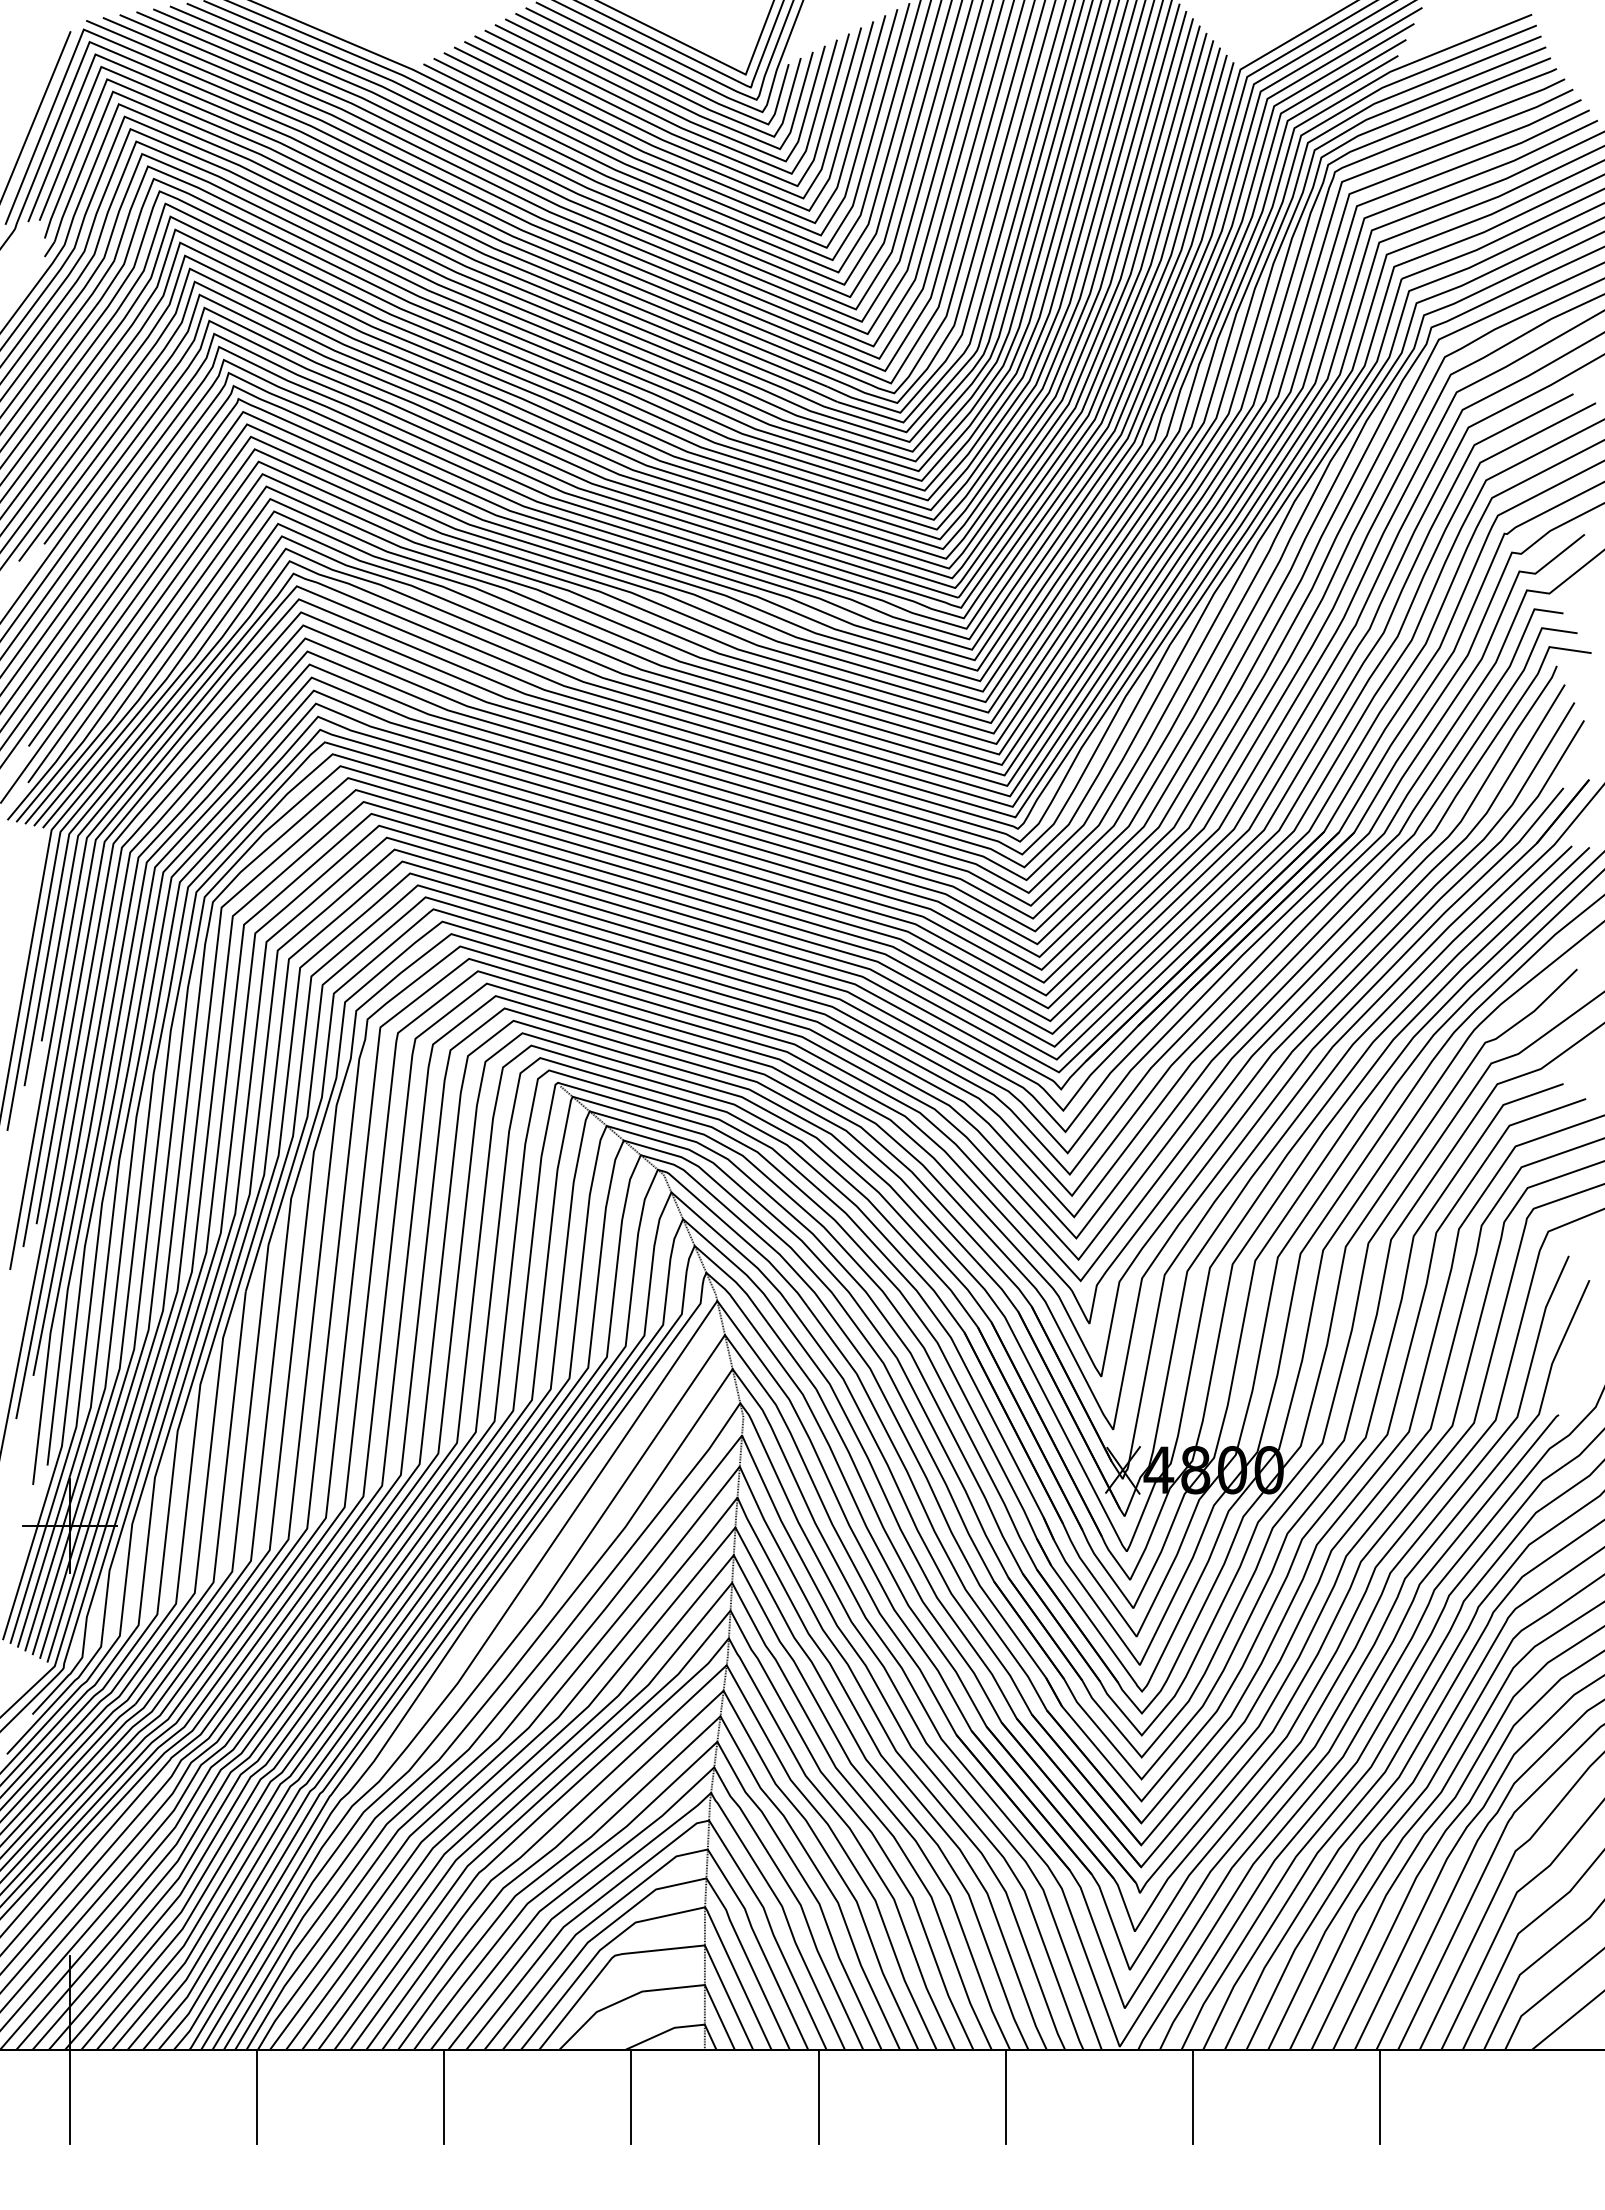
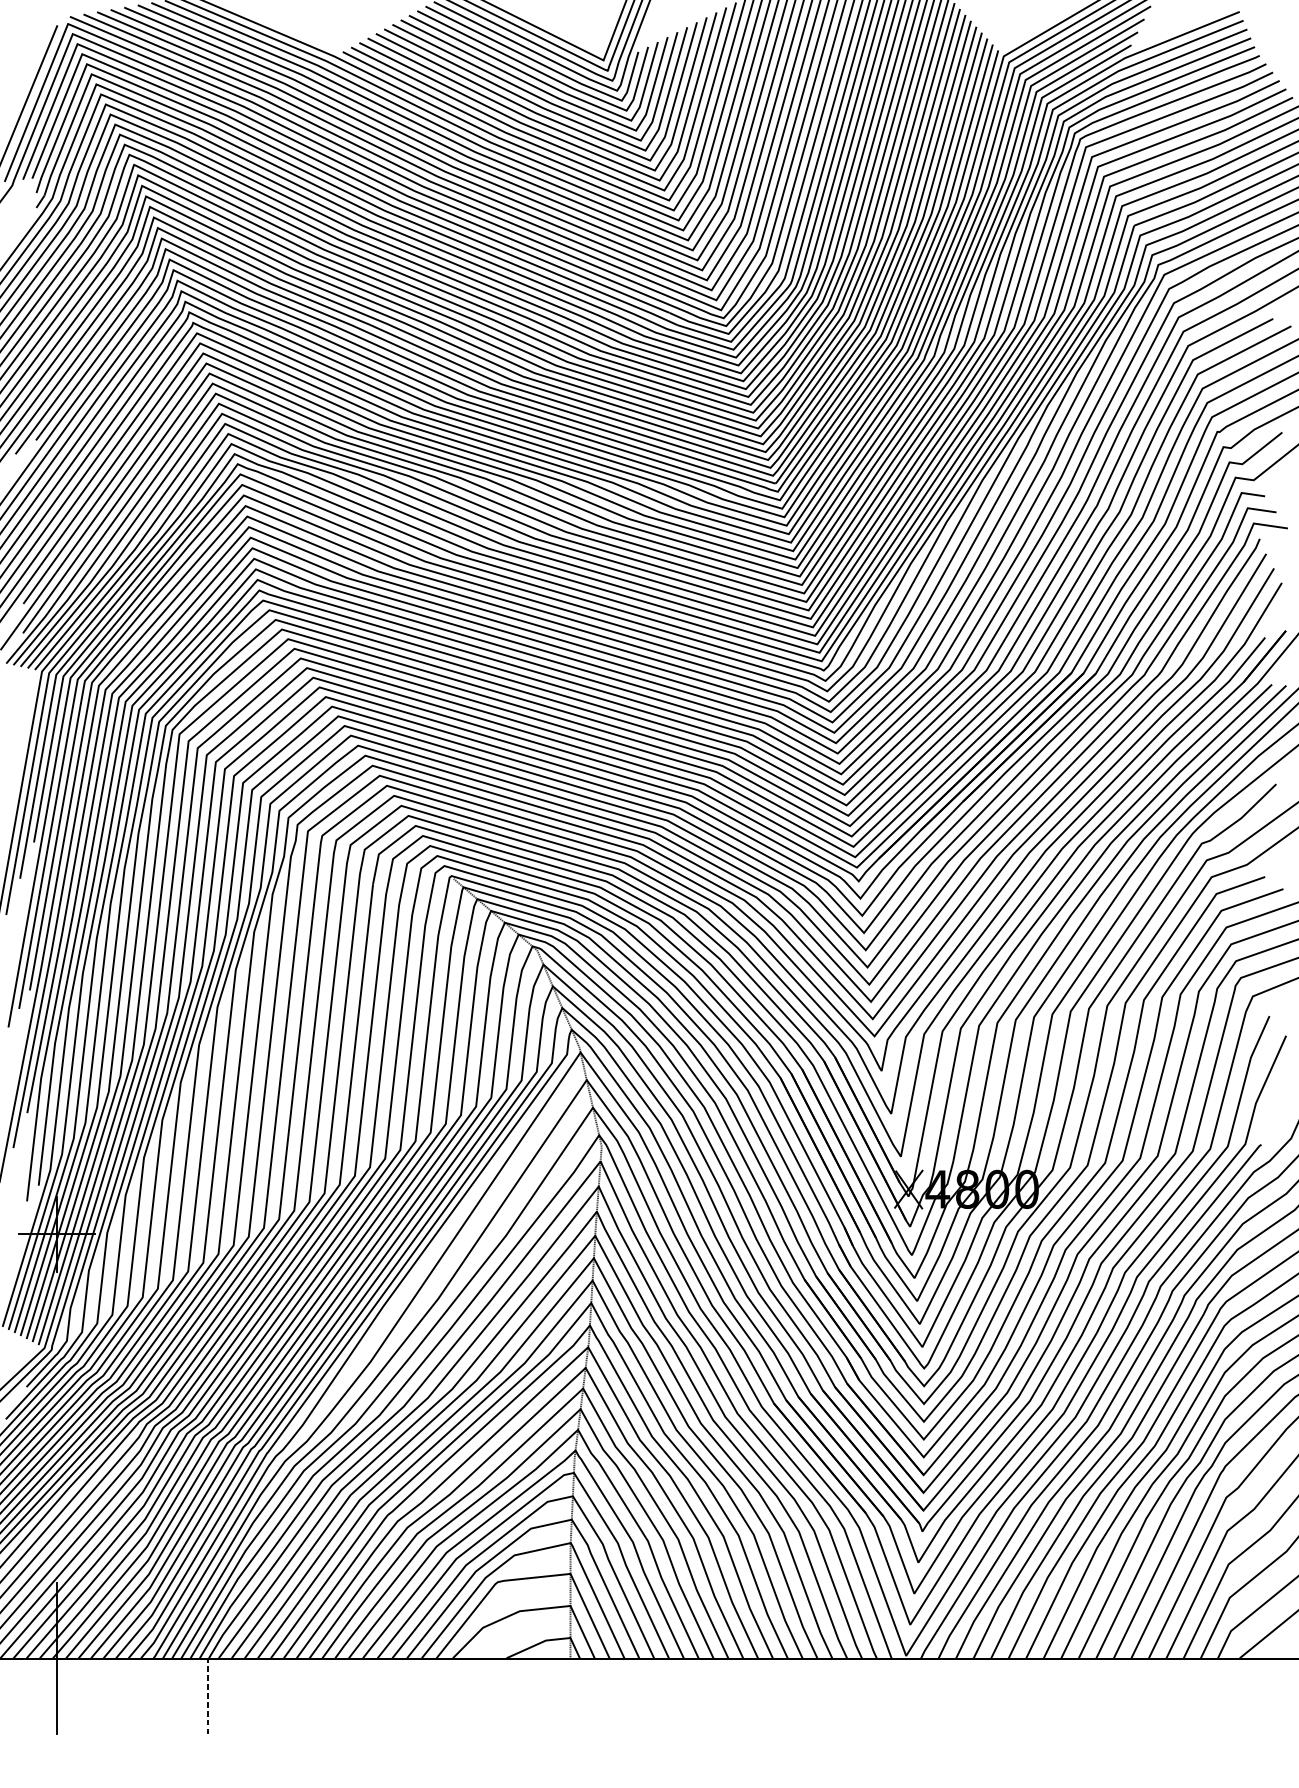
line: (256, 2096) -> (207, 1696), solid -> dashed
line: (444, 2096) -> (359, 1696), removed
line: (631, 2096) -> (511, 1696), removed
line: (818, 2096) -> (662, 1696), removed
line: (1005, 2096) -> (813, 1696), removed
line: (1193, 2096) -> (965, 1696), removed
line: (1380, 2096) -> (1117, 1696), removed

